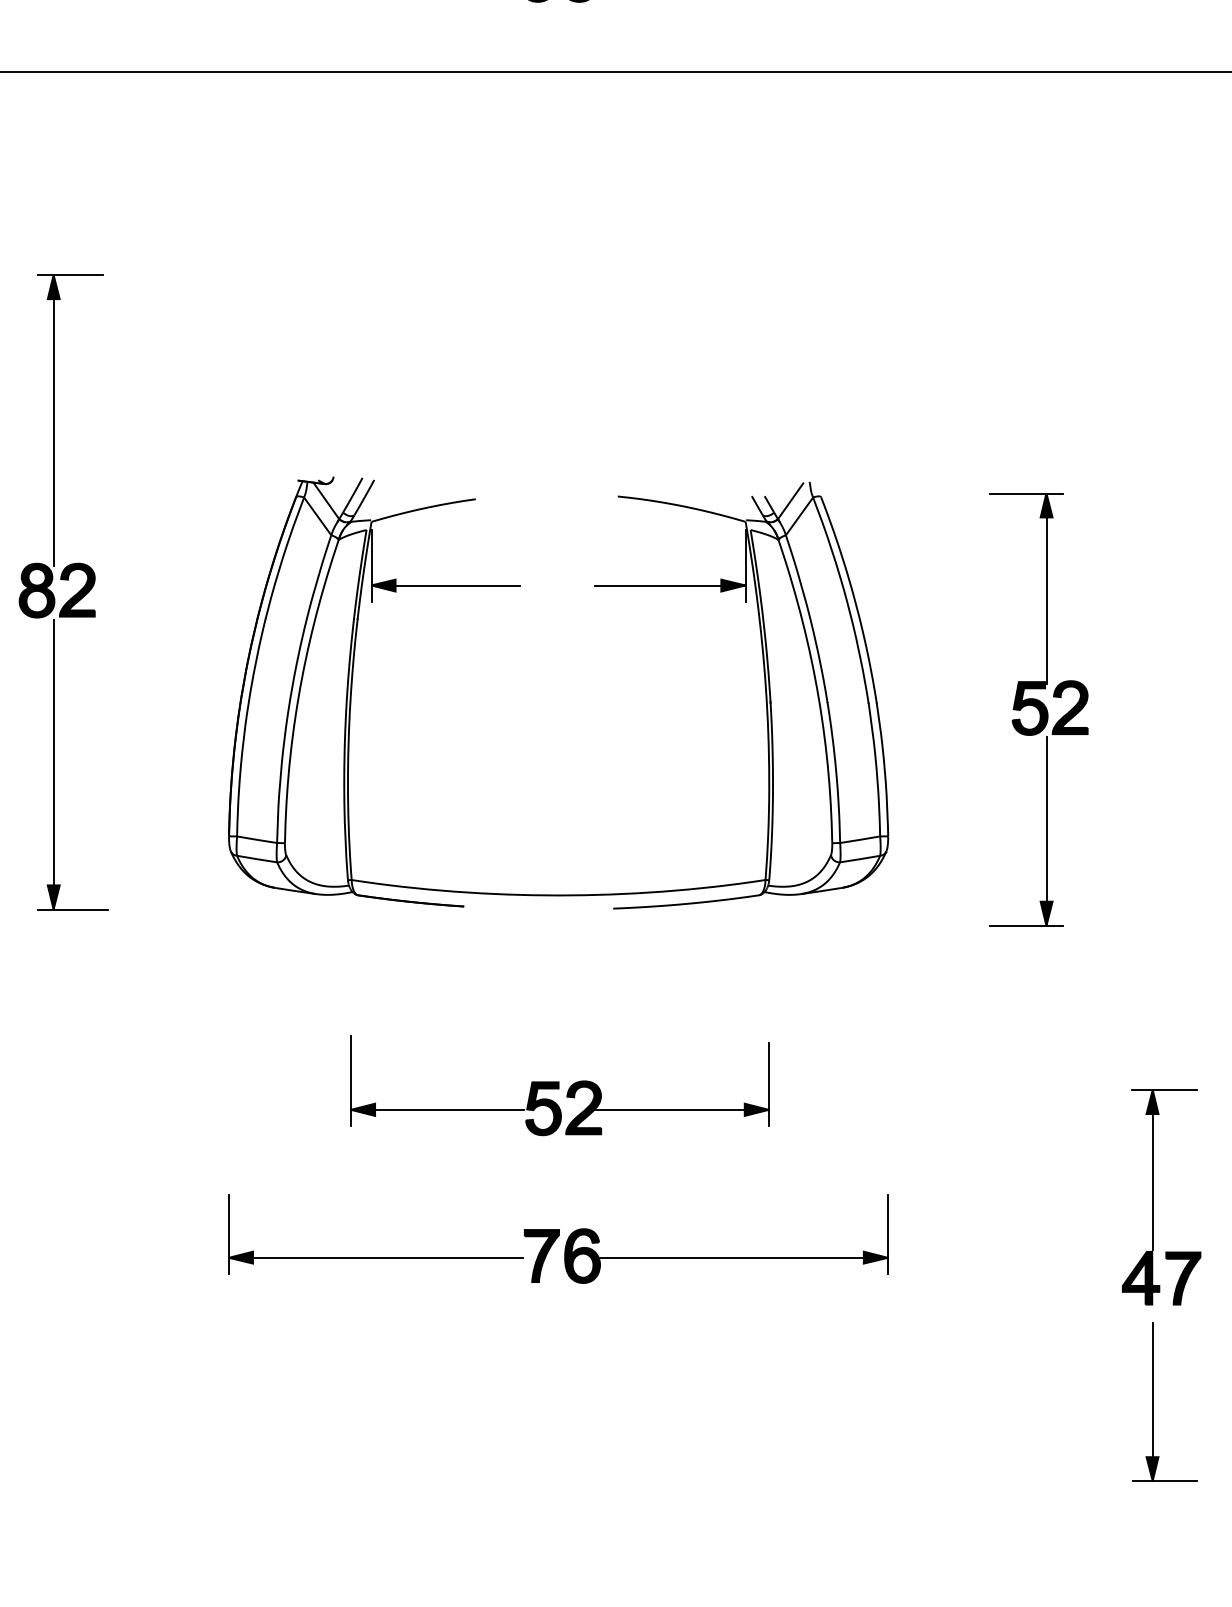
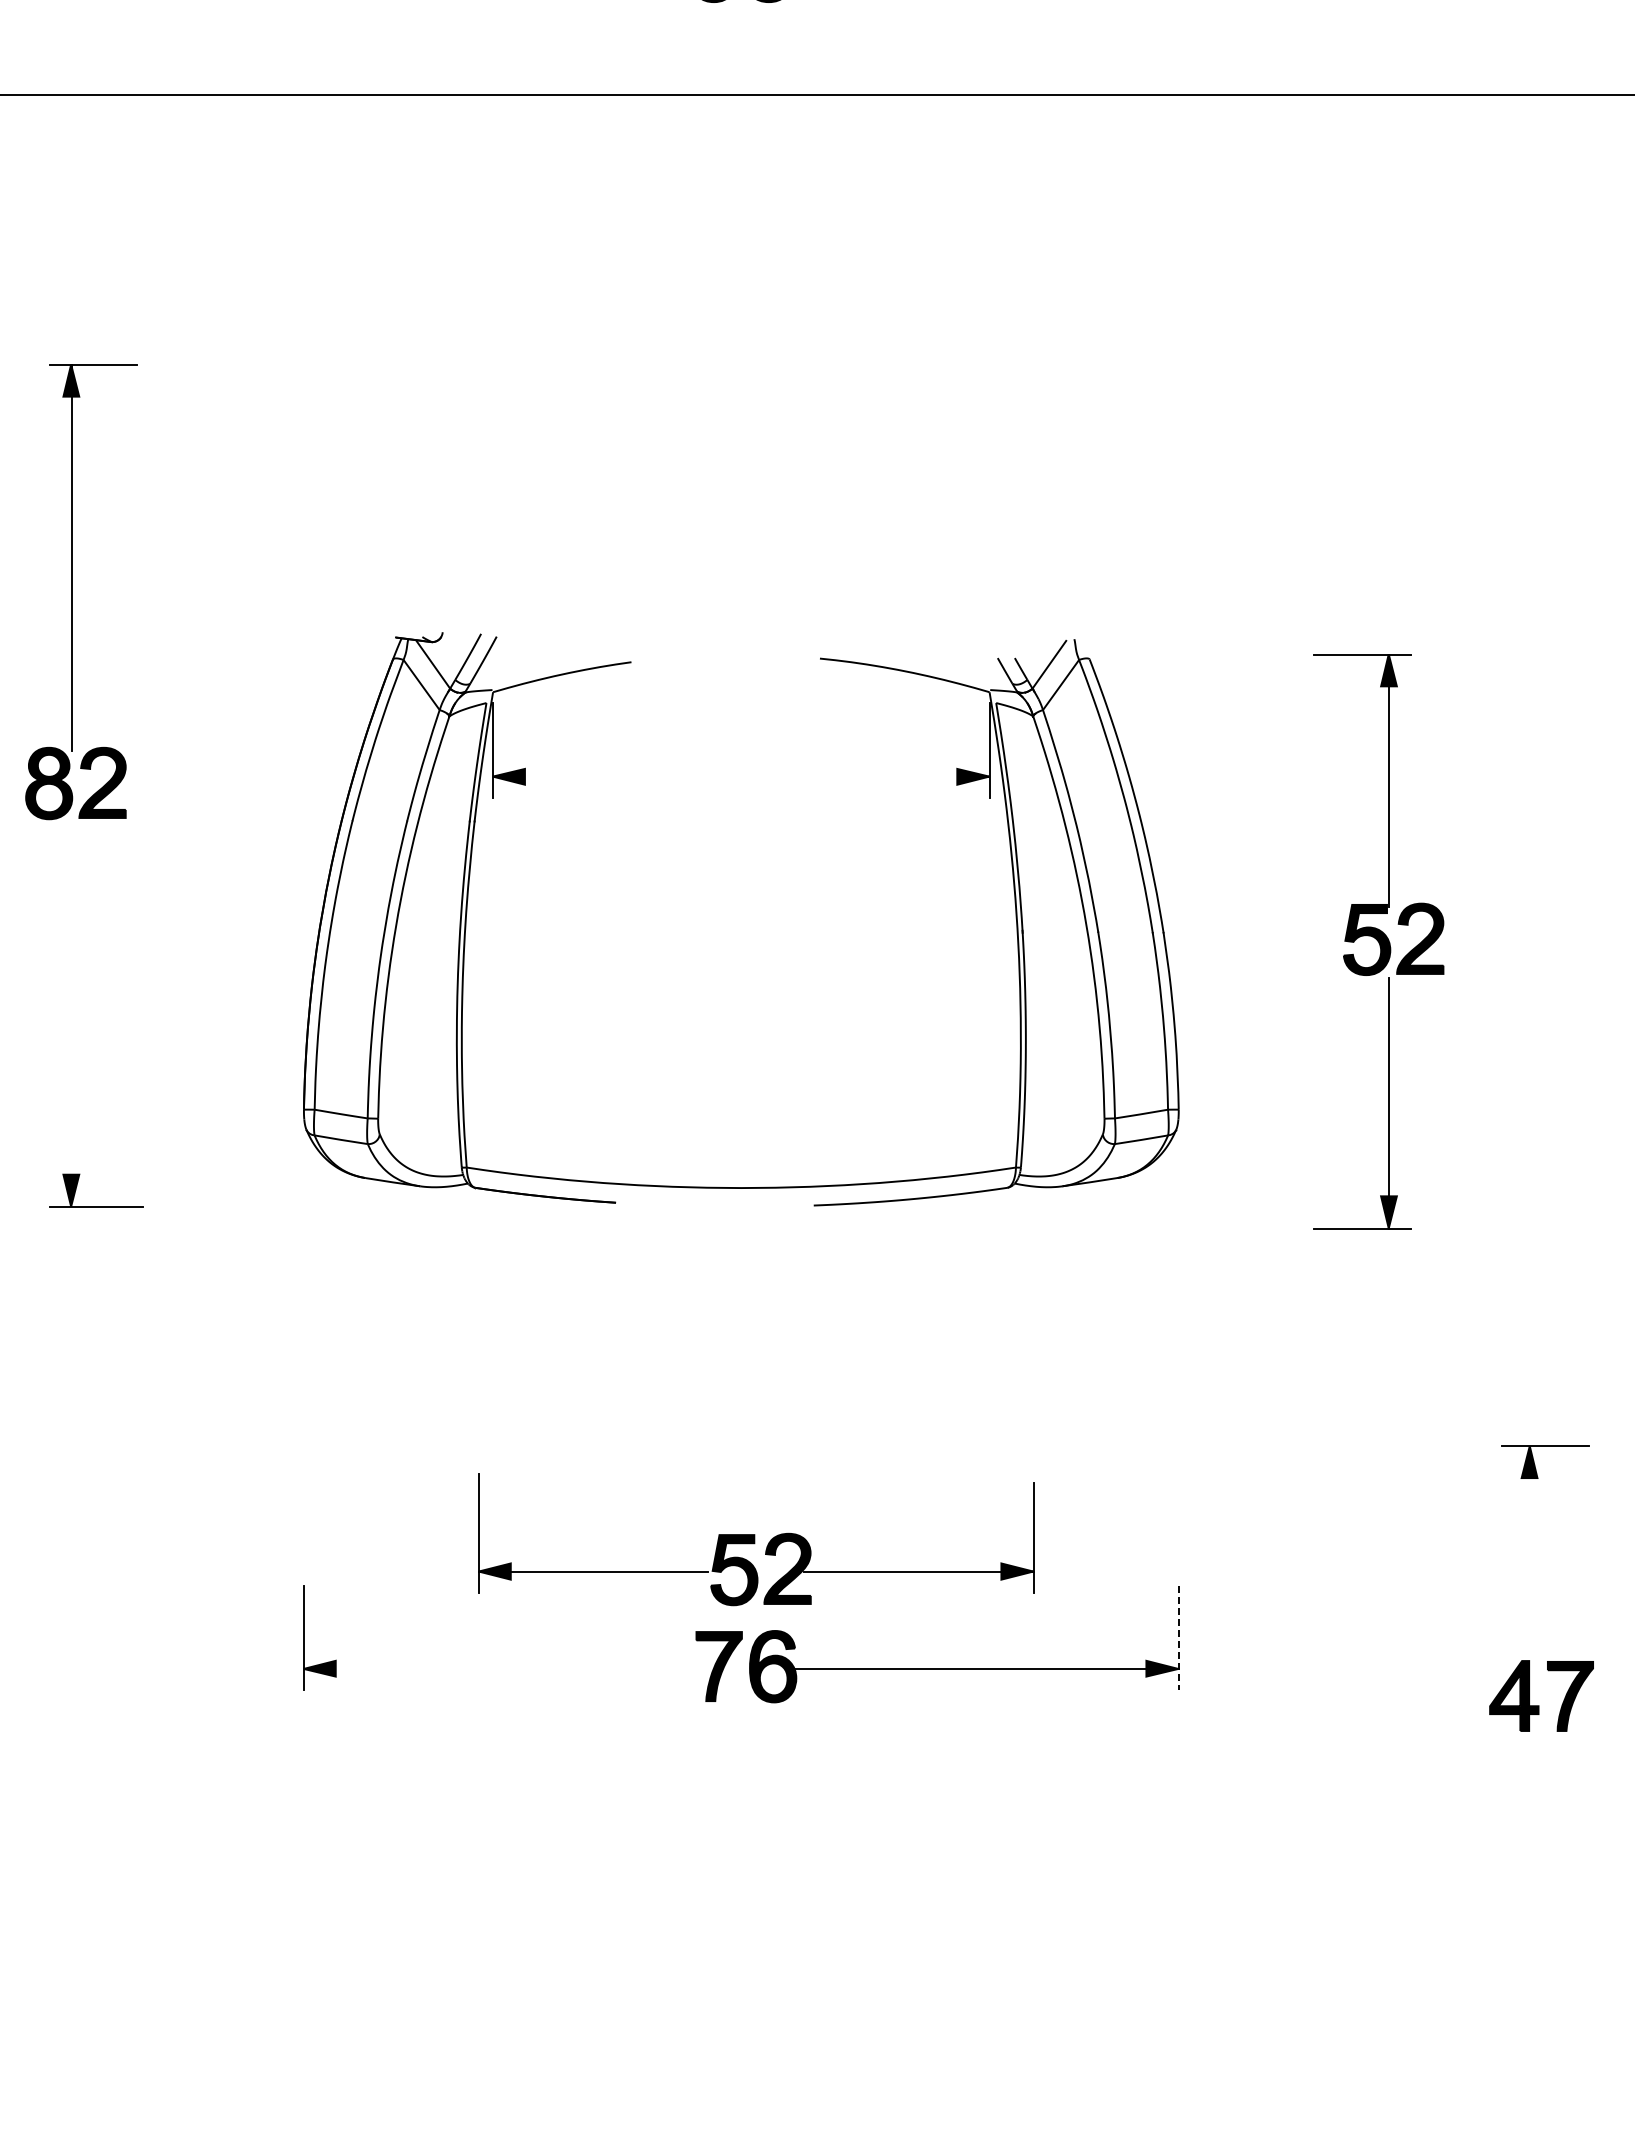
line: (445, 586) -> (591, 777), removed
line: (670, 586) -> (889, 777), removed
line: (53, 763) -> (71, 1013), removed
part: (560, 1085) -> (756, 1539), moved
line: (1152, 1170) -> (1529, 1552), removed
line: (888, 1234) -> (1178, 1638), solid -> dashed
line: (375, 1257) -> (498, 1668), removed
part: (1153, 1402) -> (1530, 1860), removed

